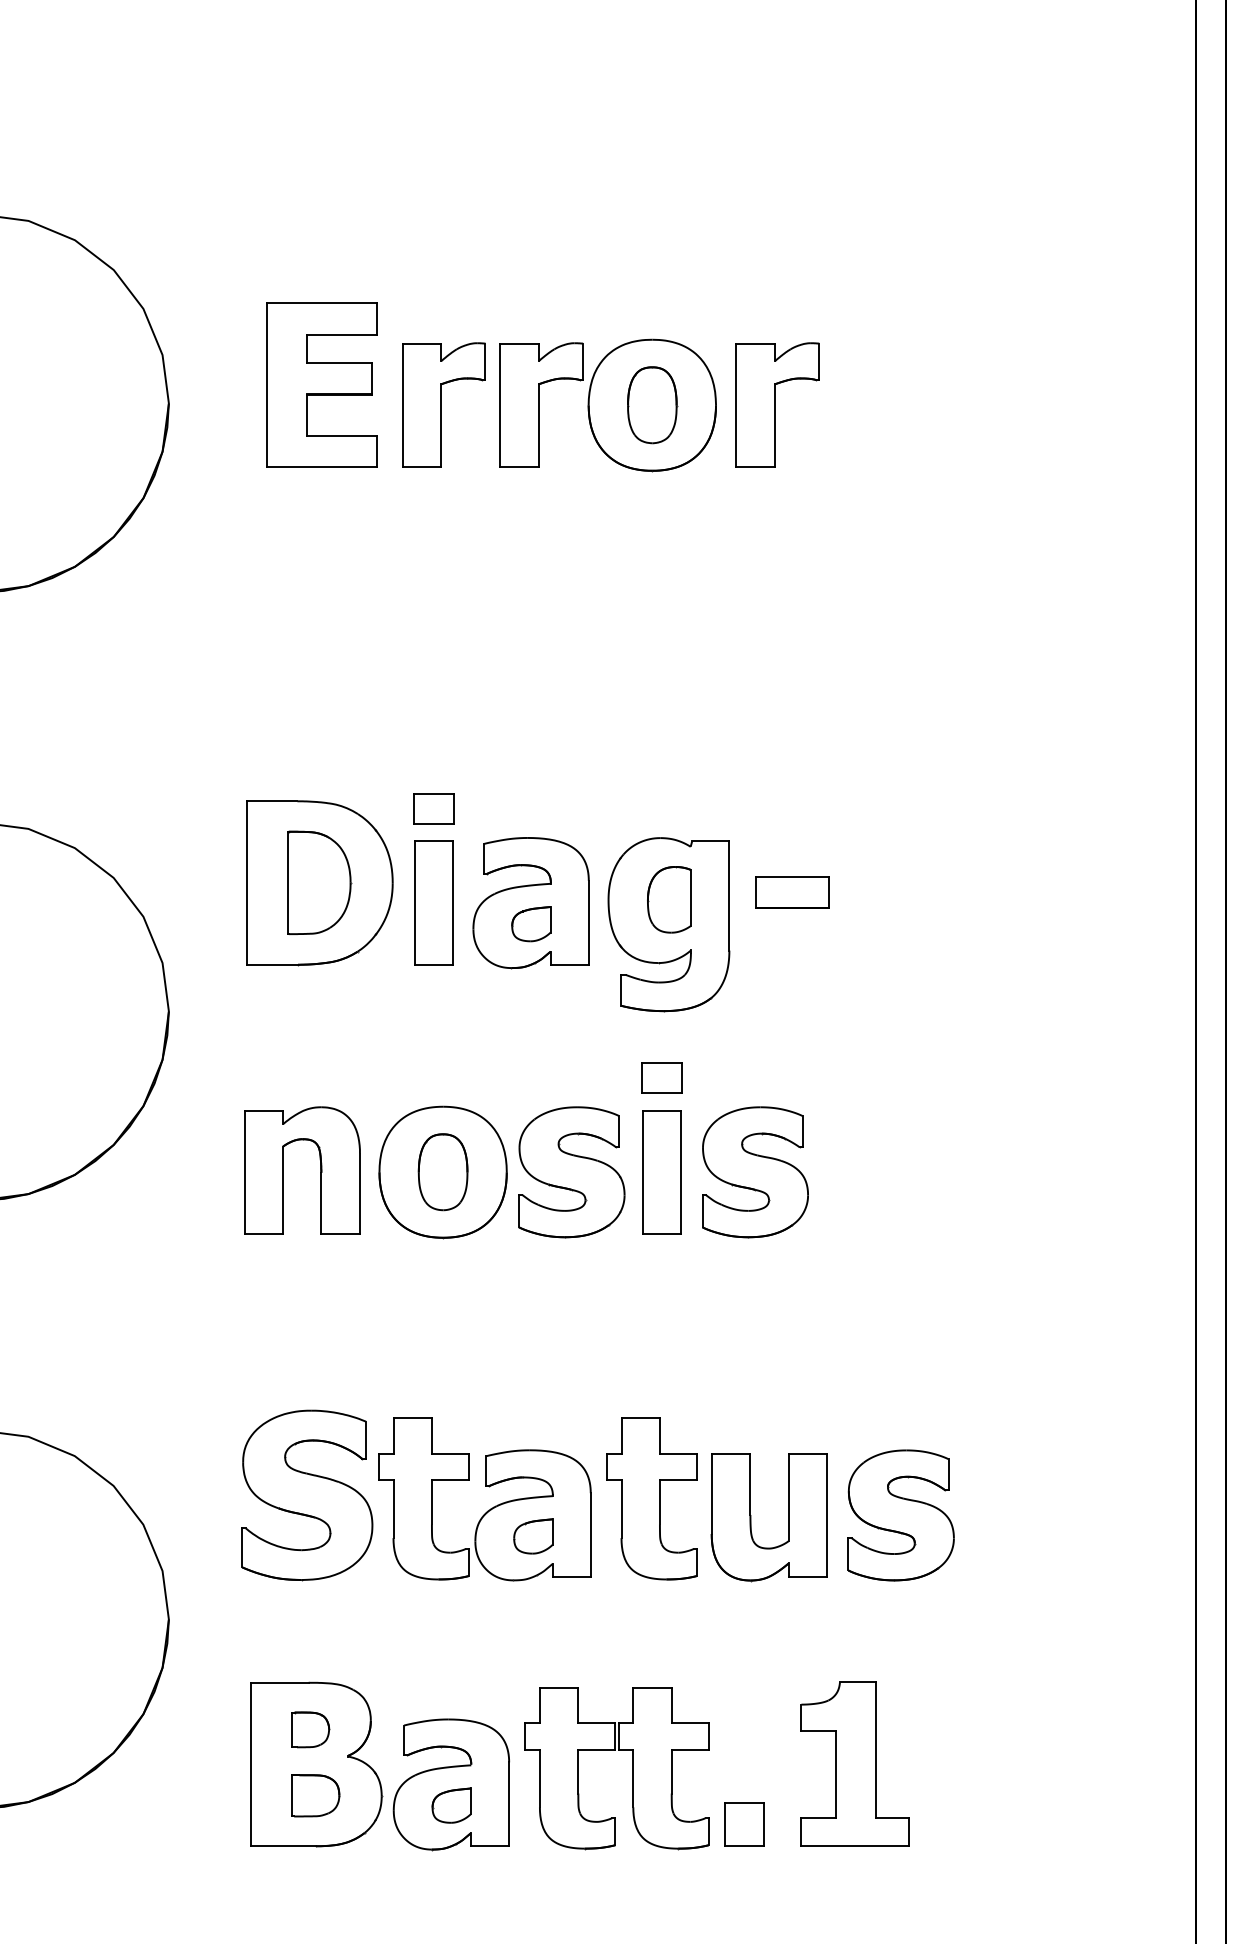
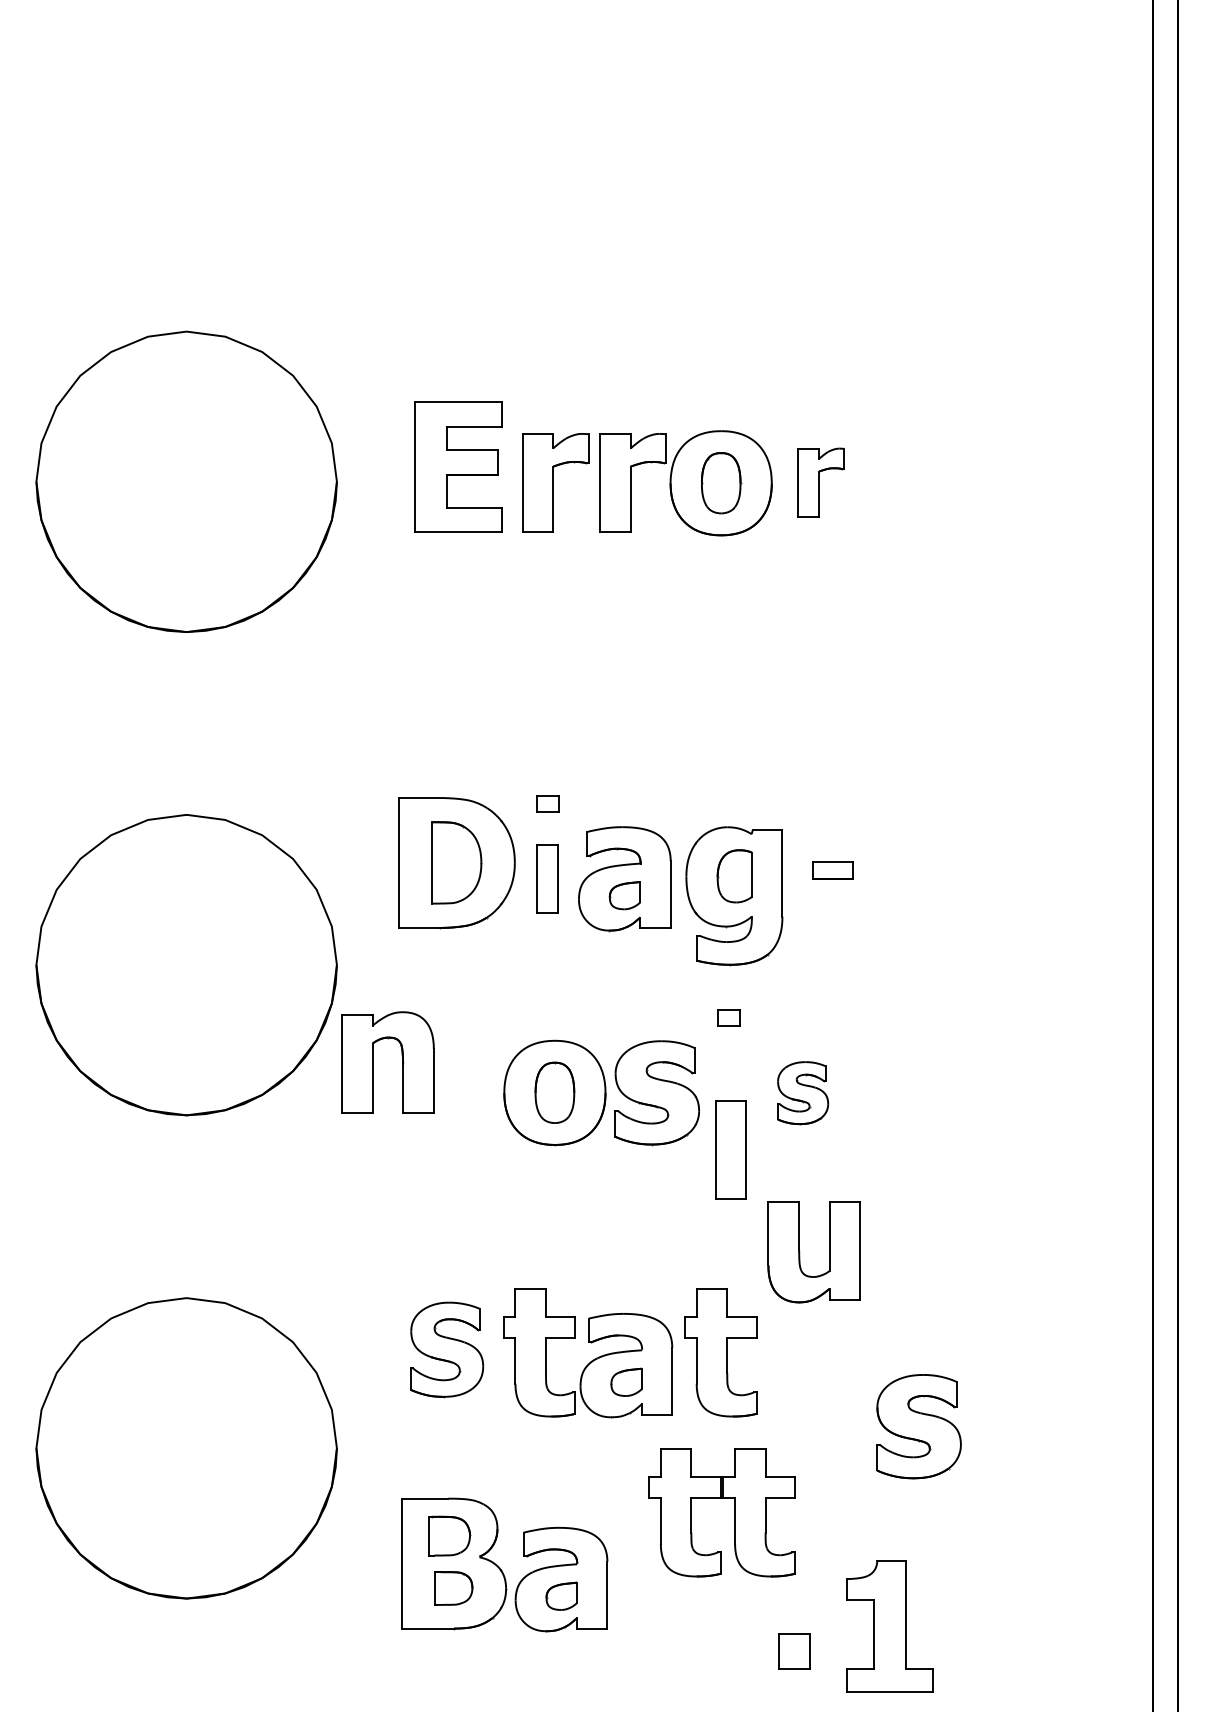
part: (777, 404) -> (820, 482), size x0.7
part: (433, 808) -> (547, 803), size x0.7
part: (792, 892) -> (832, 870), size x0.7
part: (433, 902) -> (547, 878), size x0.7
part: (661, 1077) -> (728, 1017), size x0.7
part: (284, 1170) -> (373, 1062), moved
part: (661, 1171) -> (730, 1149), moved
part: (754, 1173) -> (802, 1093), size x0.6
part: (306, 1495) -> (446, 1349), size x0.7
part: (900, 1515) -> (918, 1426), moved
part: (752, 1517) -> (800, 1252), moved
part: (310, 1729) -> (449, 1535), size x1.4
part: (855, 1764) -> (889, 1626), moved
part: (632, 1768) -> (734, 1512), moved
part: (744, 1824) -> (794, 1651), moved

